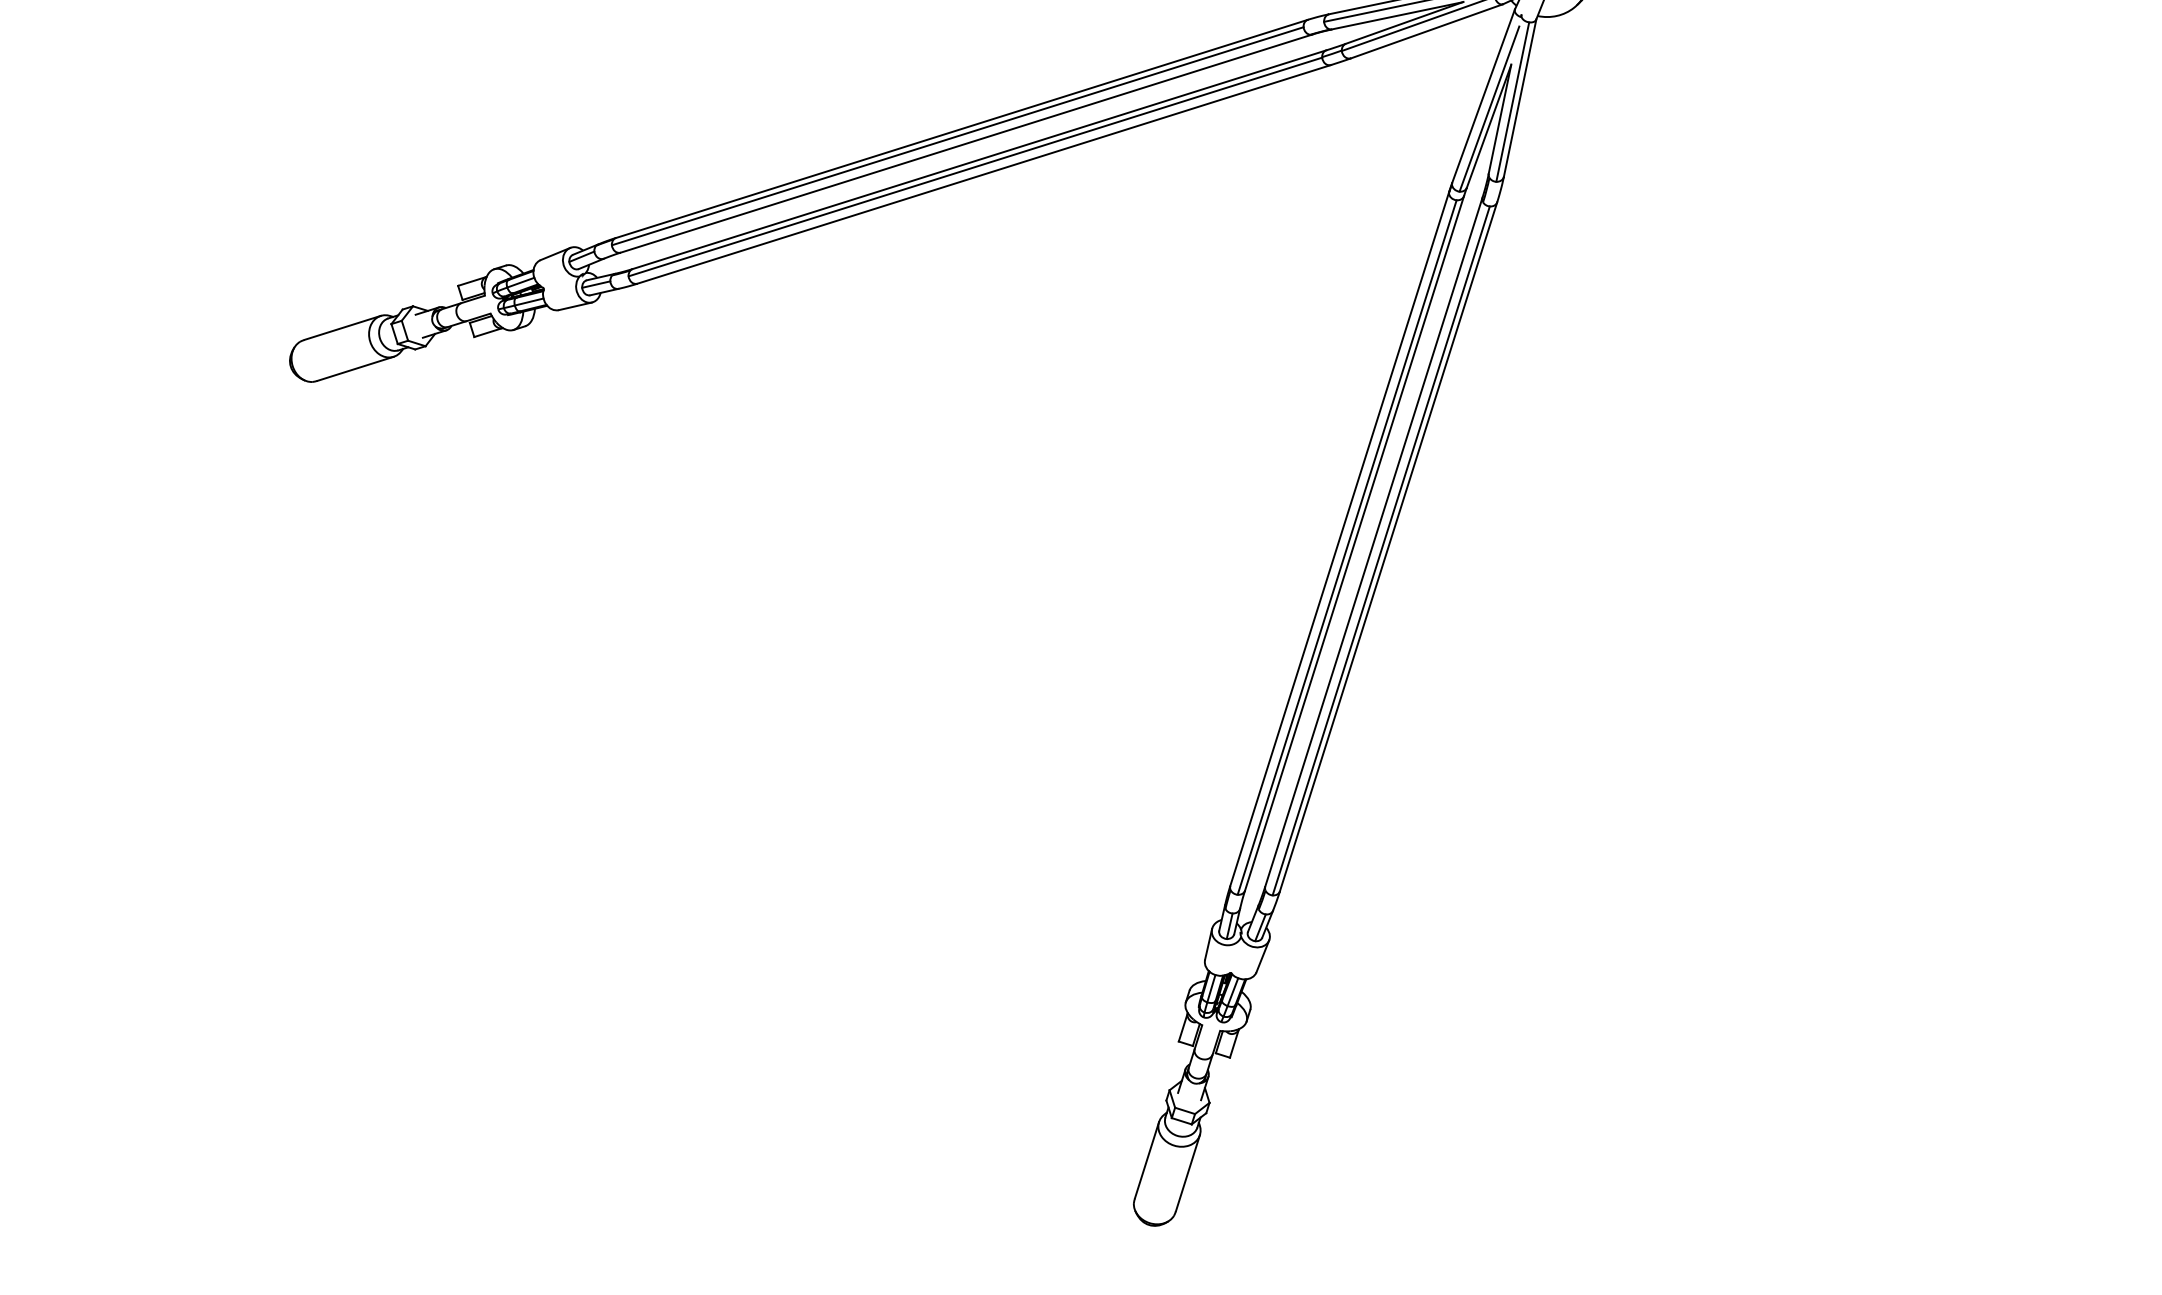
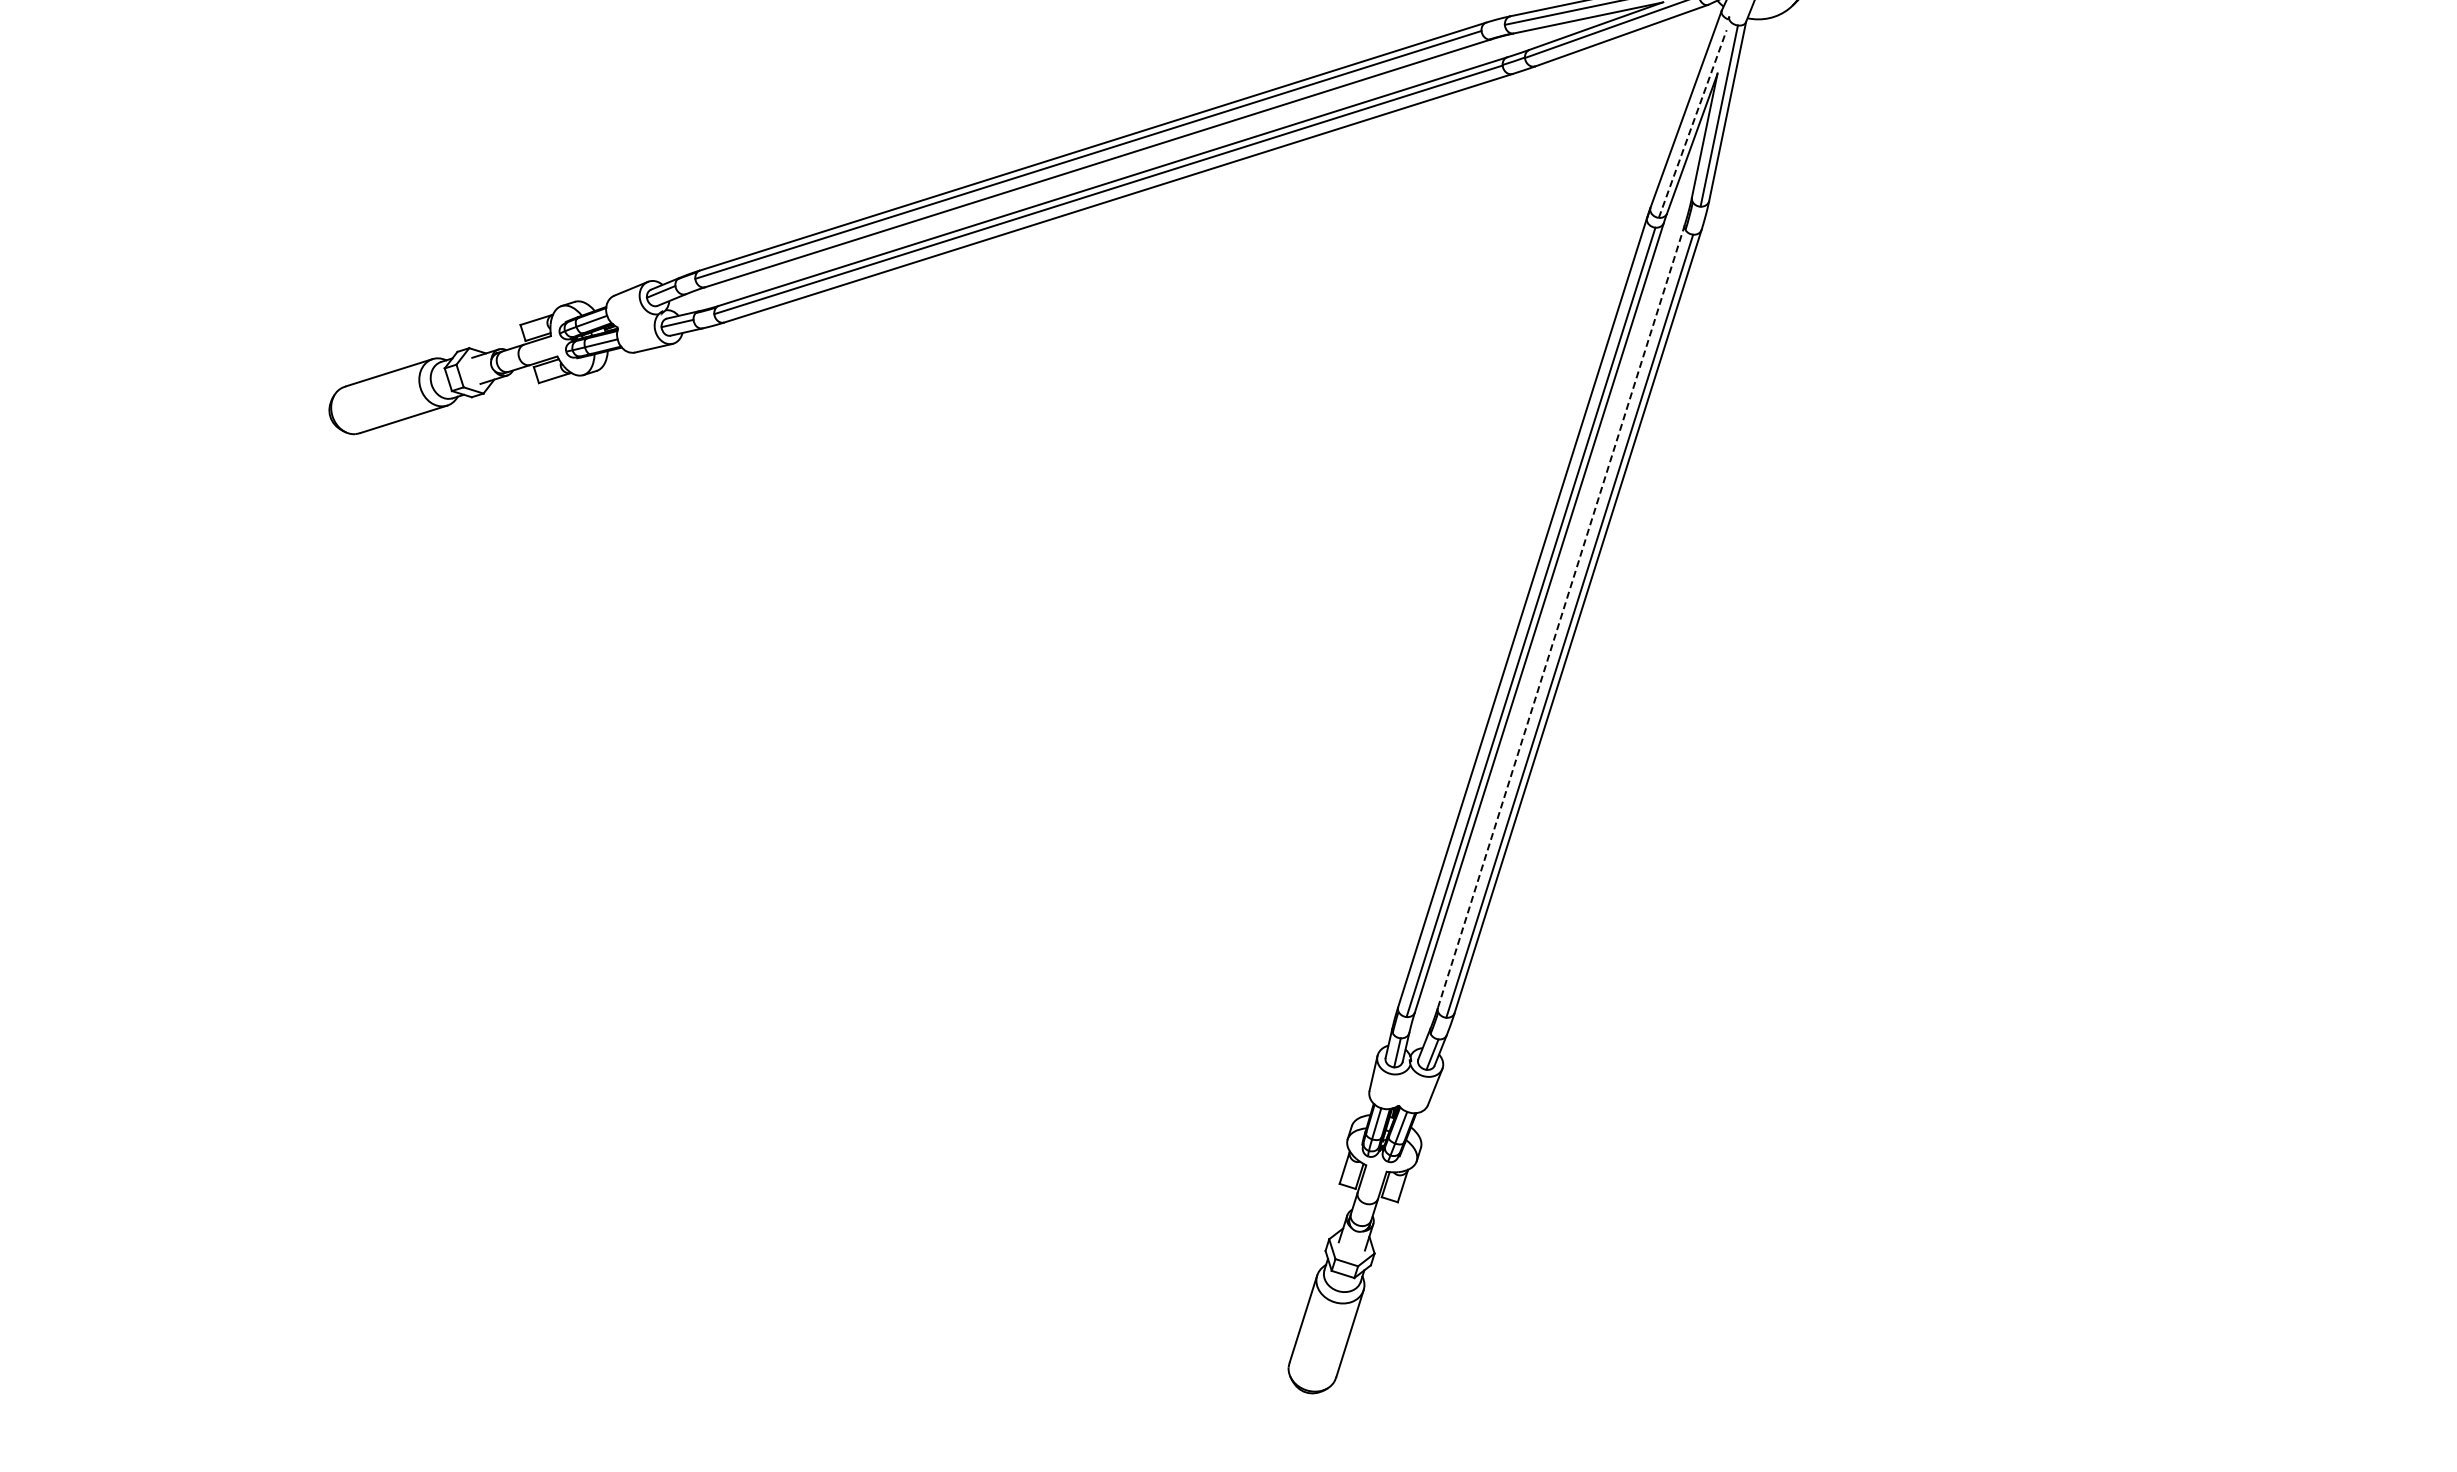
line: (1489, 109) -> (1692, 124), solid -> dashed
line: (1373, 542) -> (1561, 616), solid -> dashed

